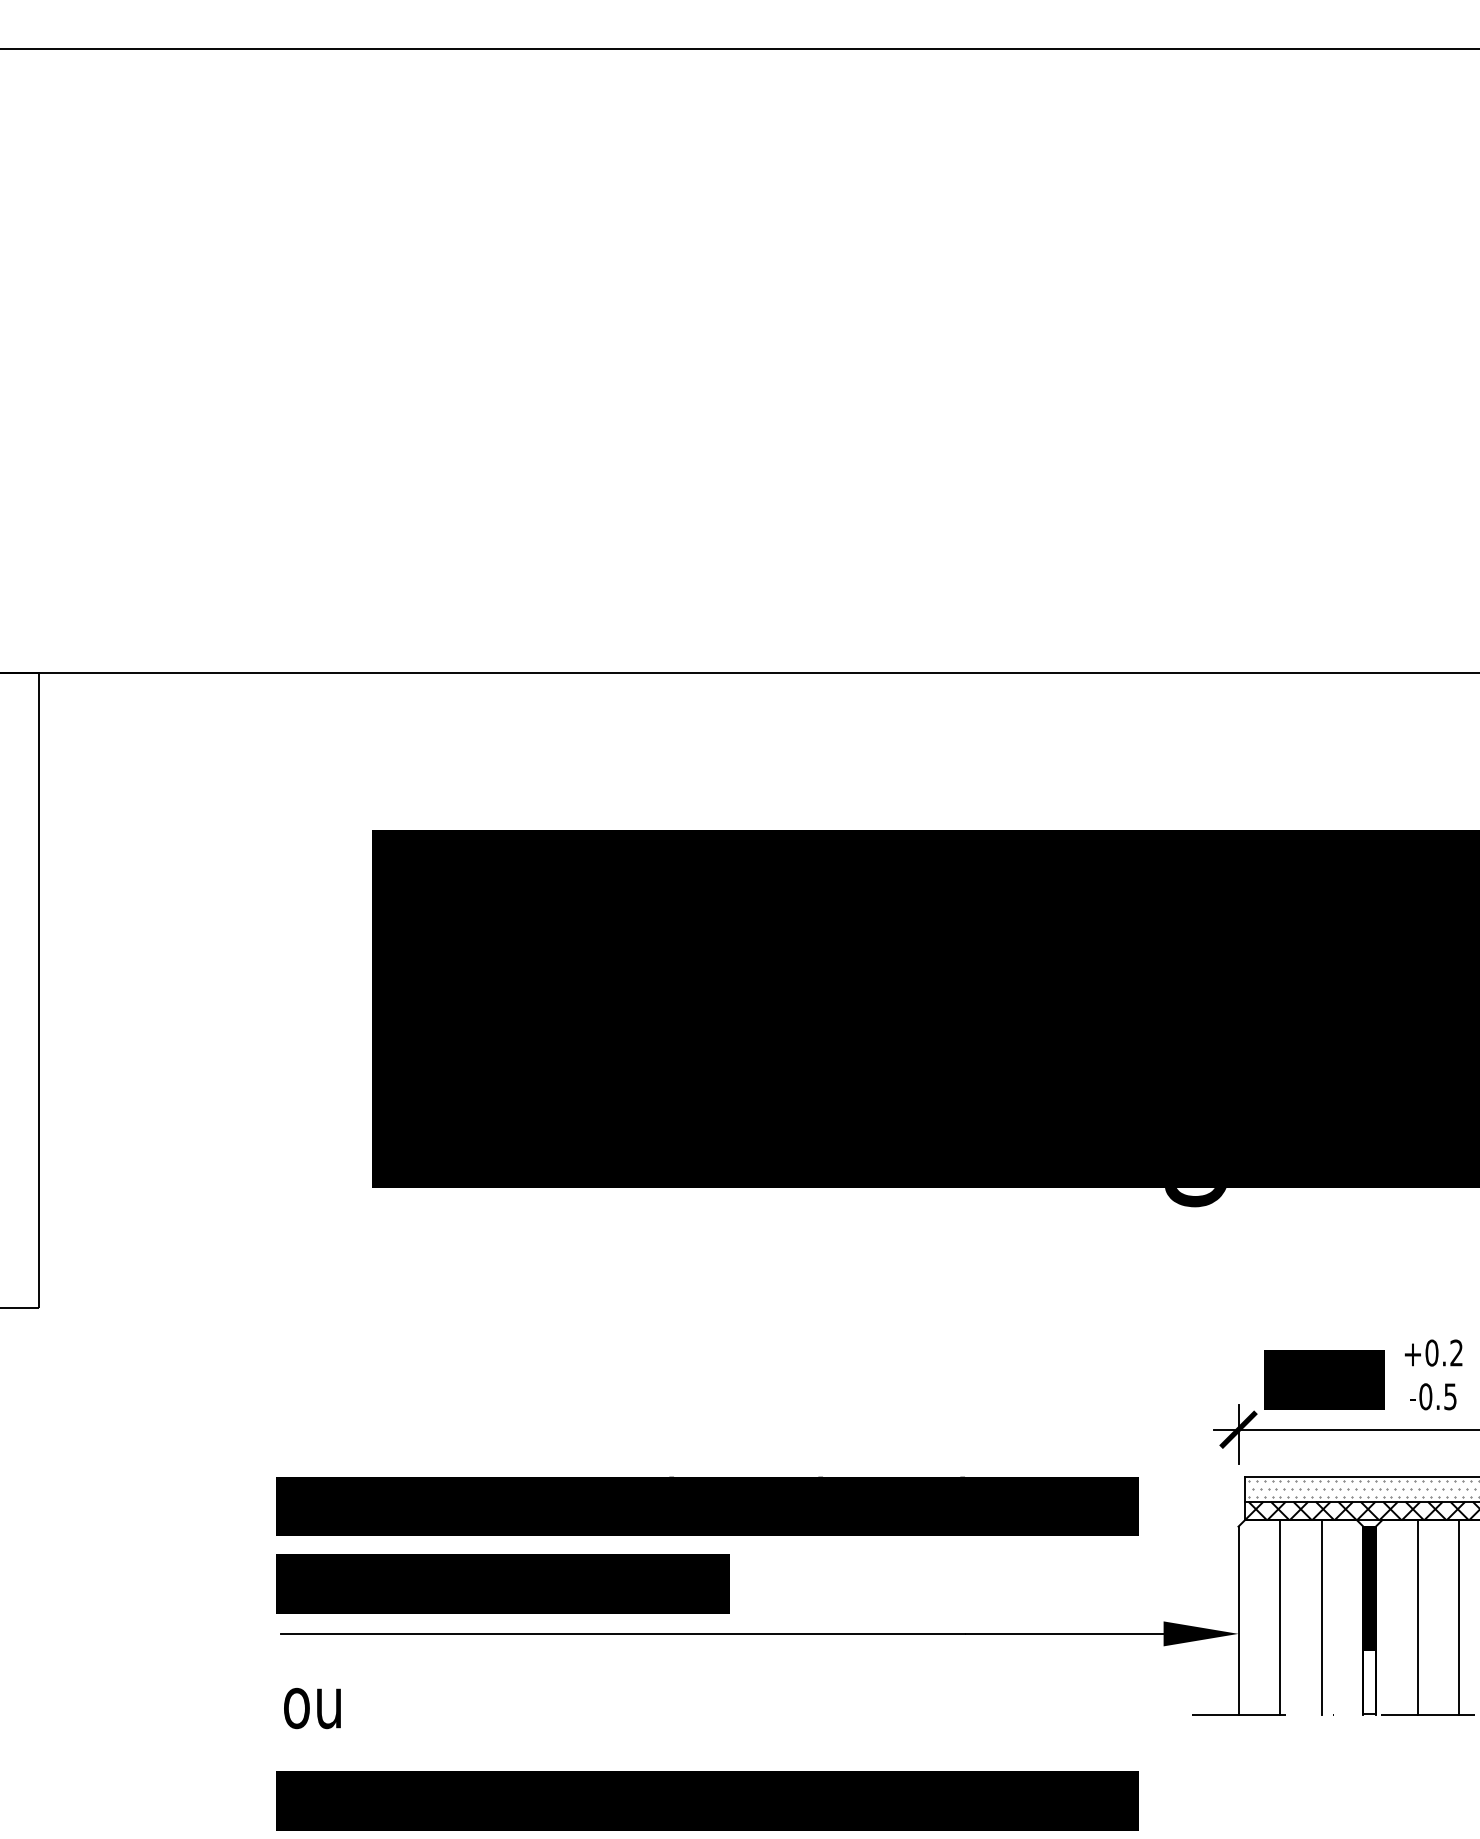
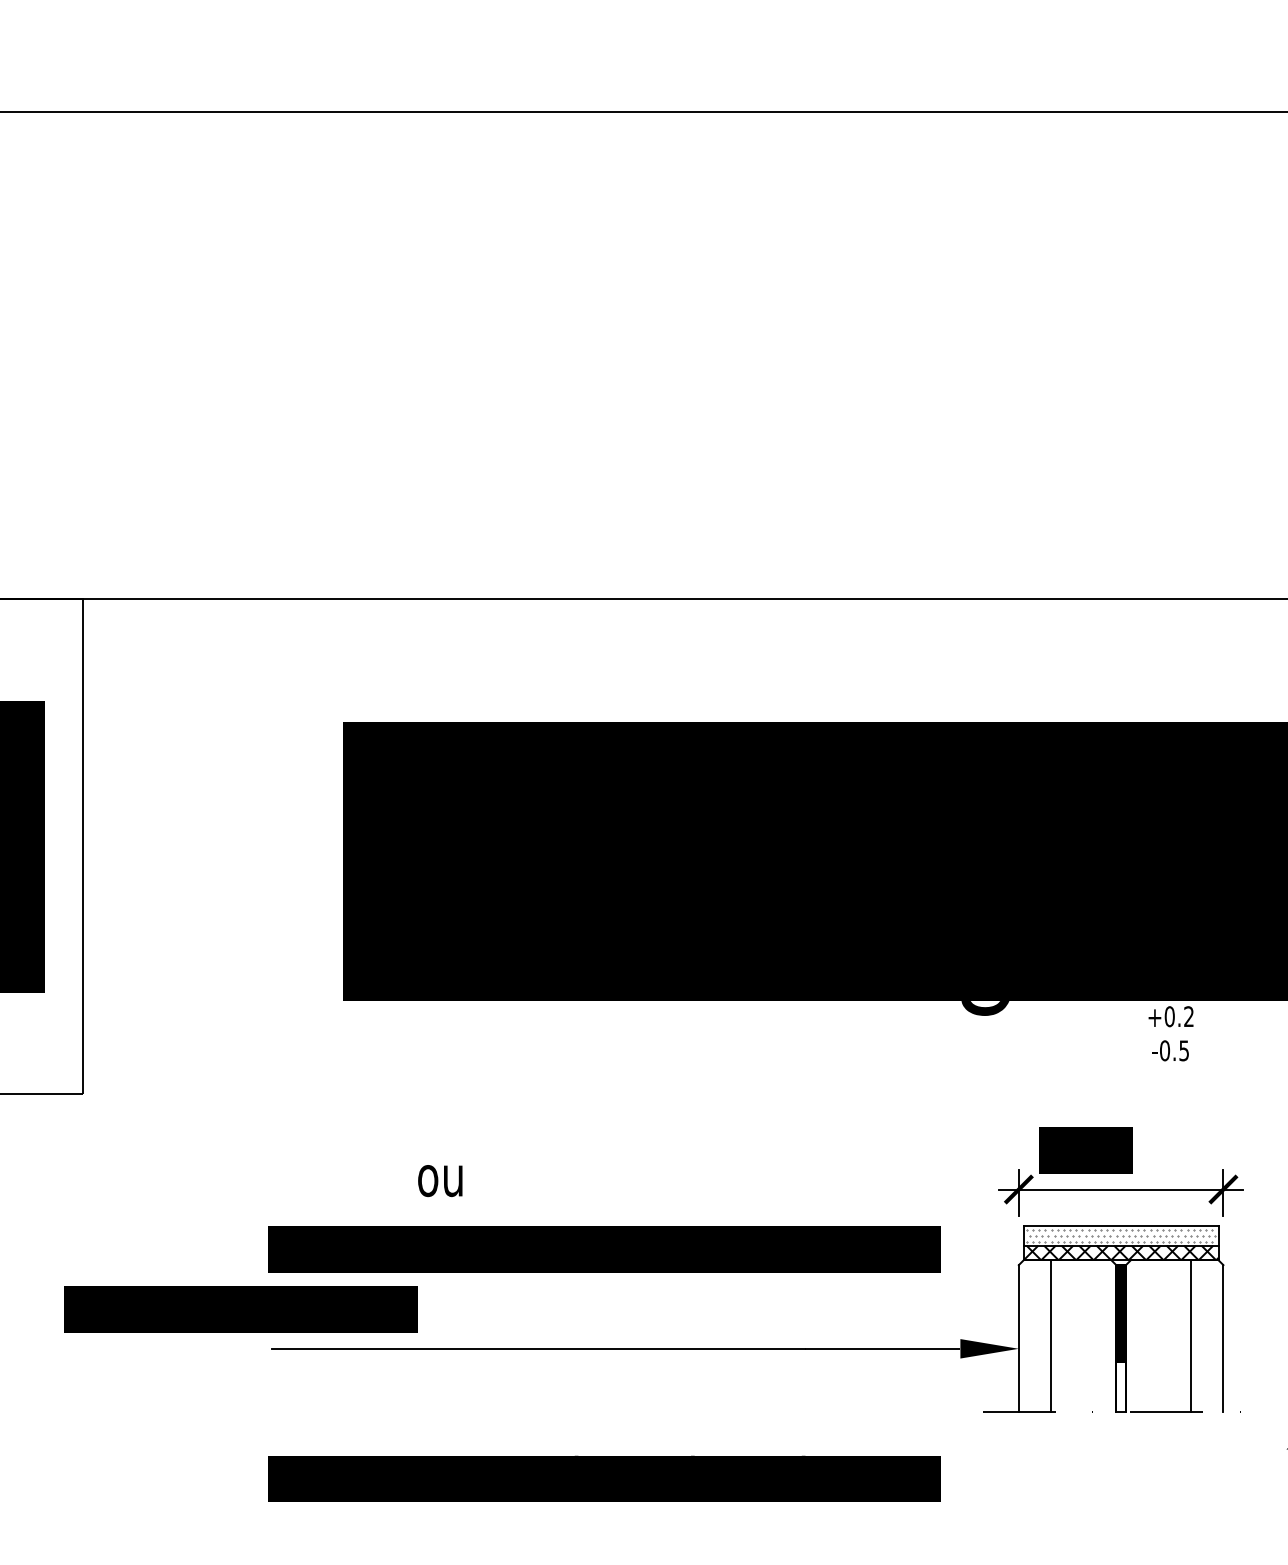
text: (1432, 1374) -> (1170, 1033), moved
text: (502, 1583) -> (240, 1309), moved
line: (1321, 1616) -> (1083, 1335), removed
line: (1417, 1616) -> (1158, 1335), removed
text: (312, 1709) -> (440, 1181), moved

